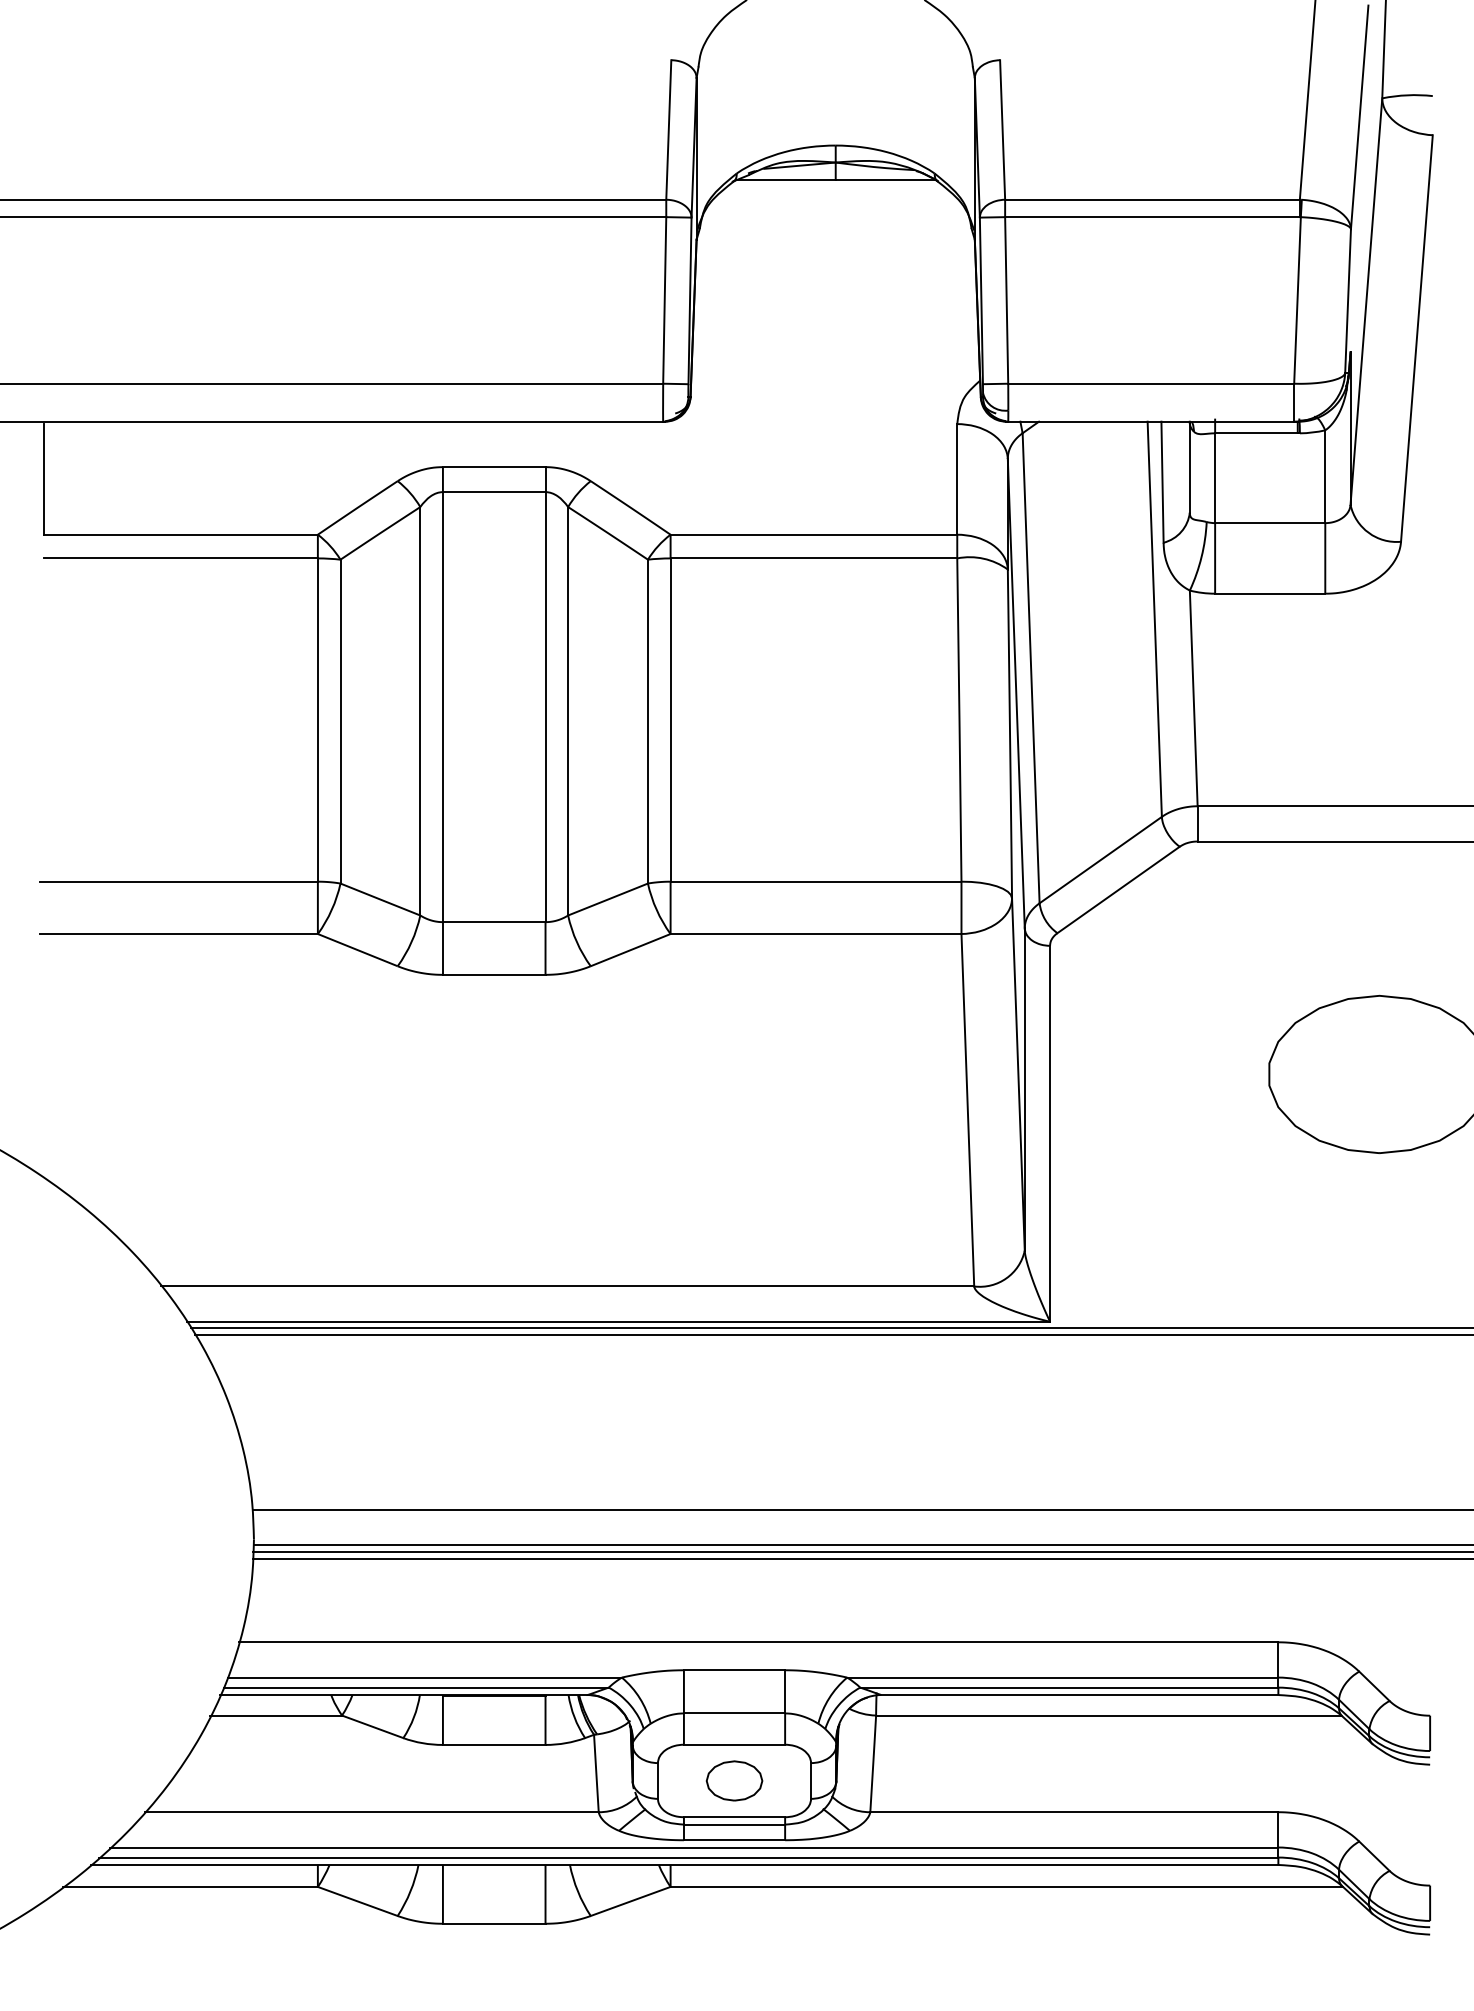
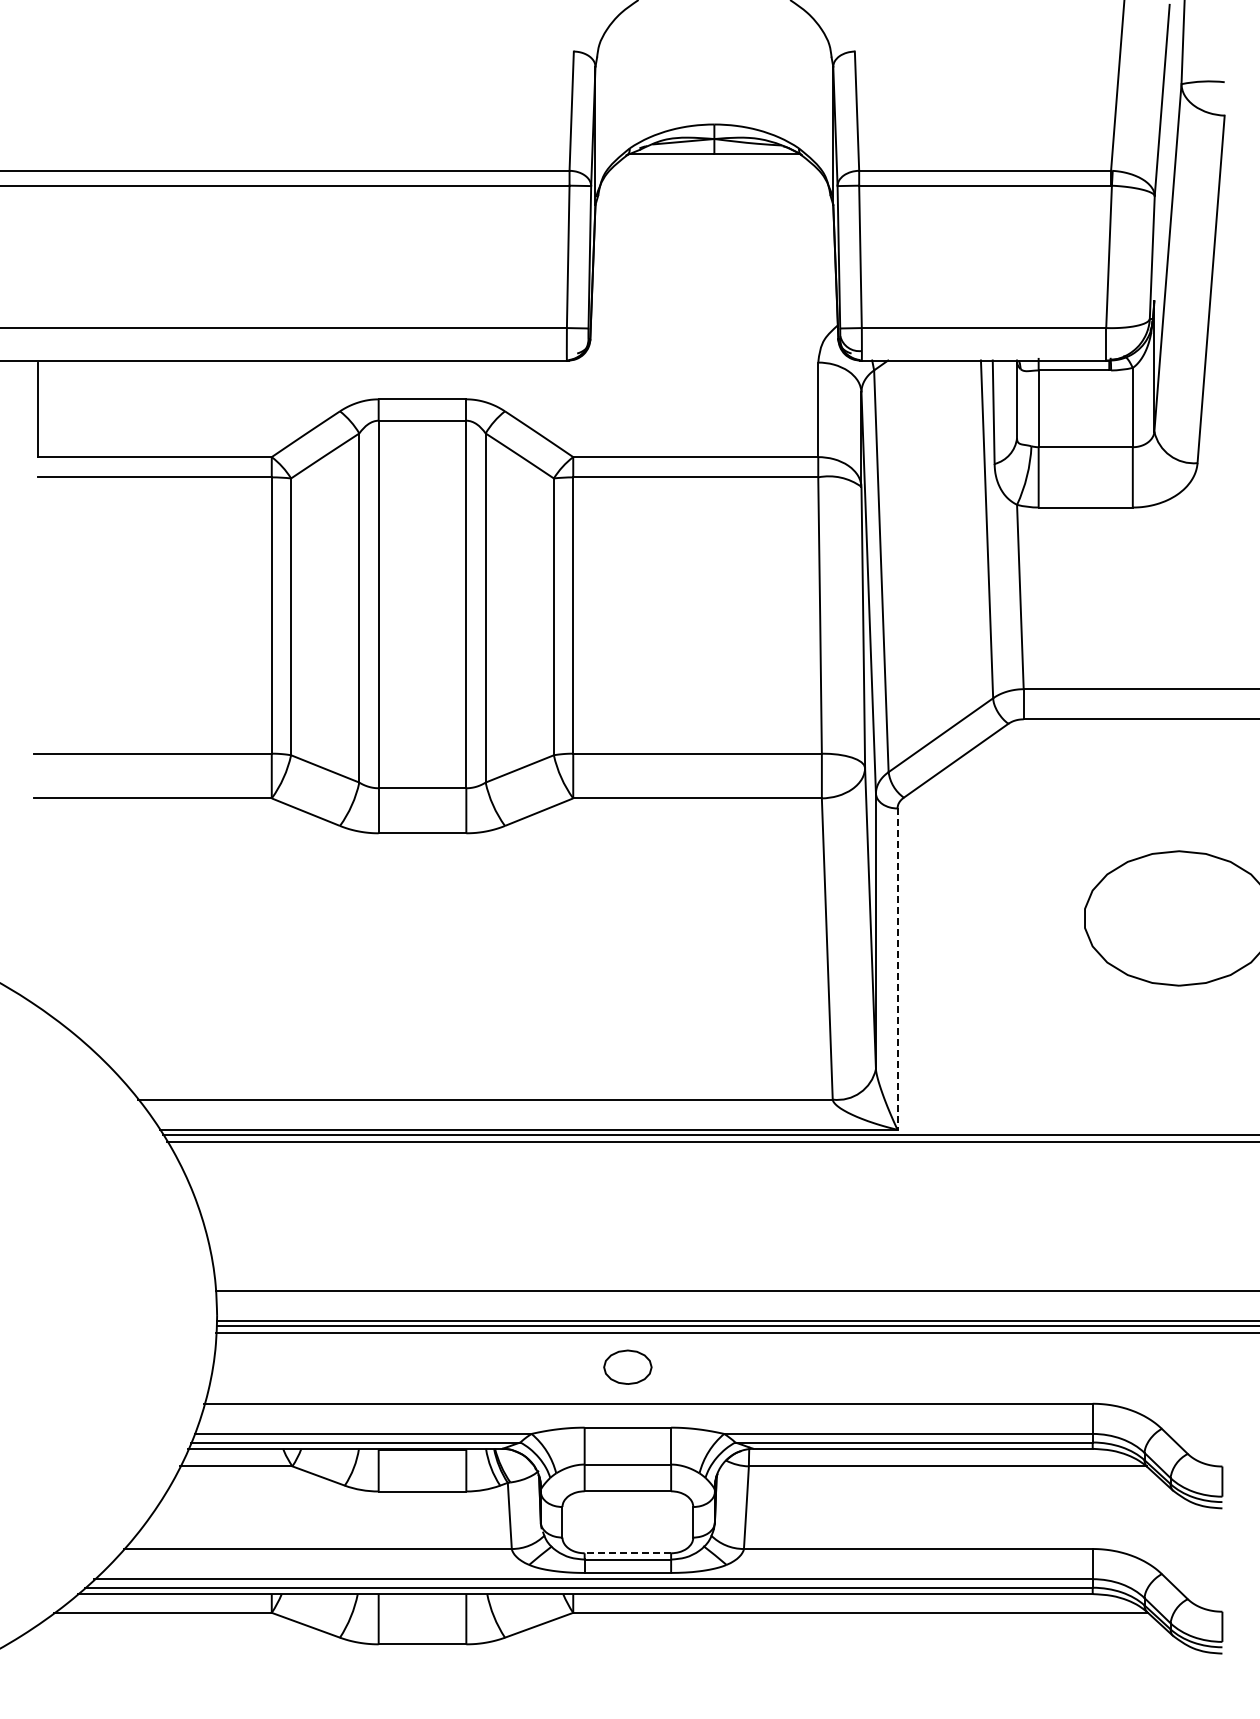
line: (1049, 1134) -> (897, 969), solid -> dashed
part: (734, 1780) -> (627, 1366), moved
line: (734, 1817) -> (627, 1553), solid -> dashed

